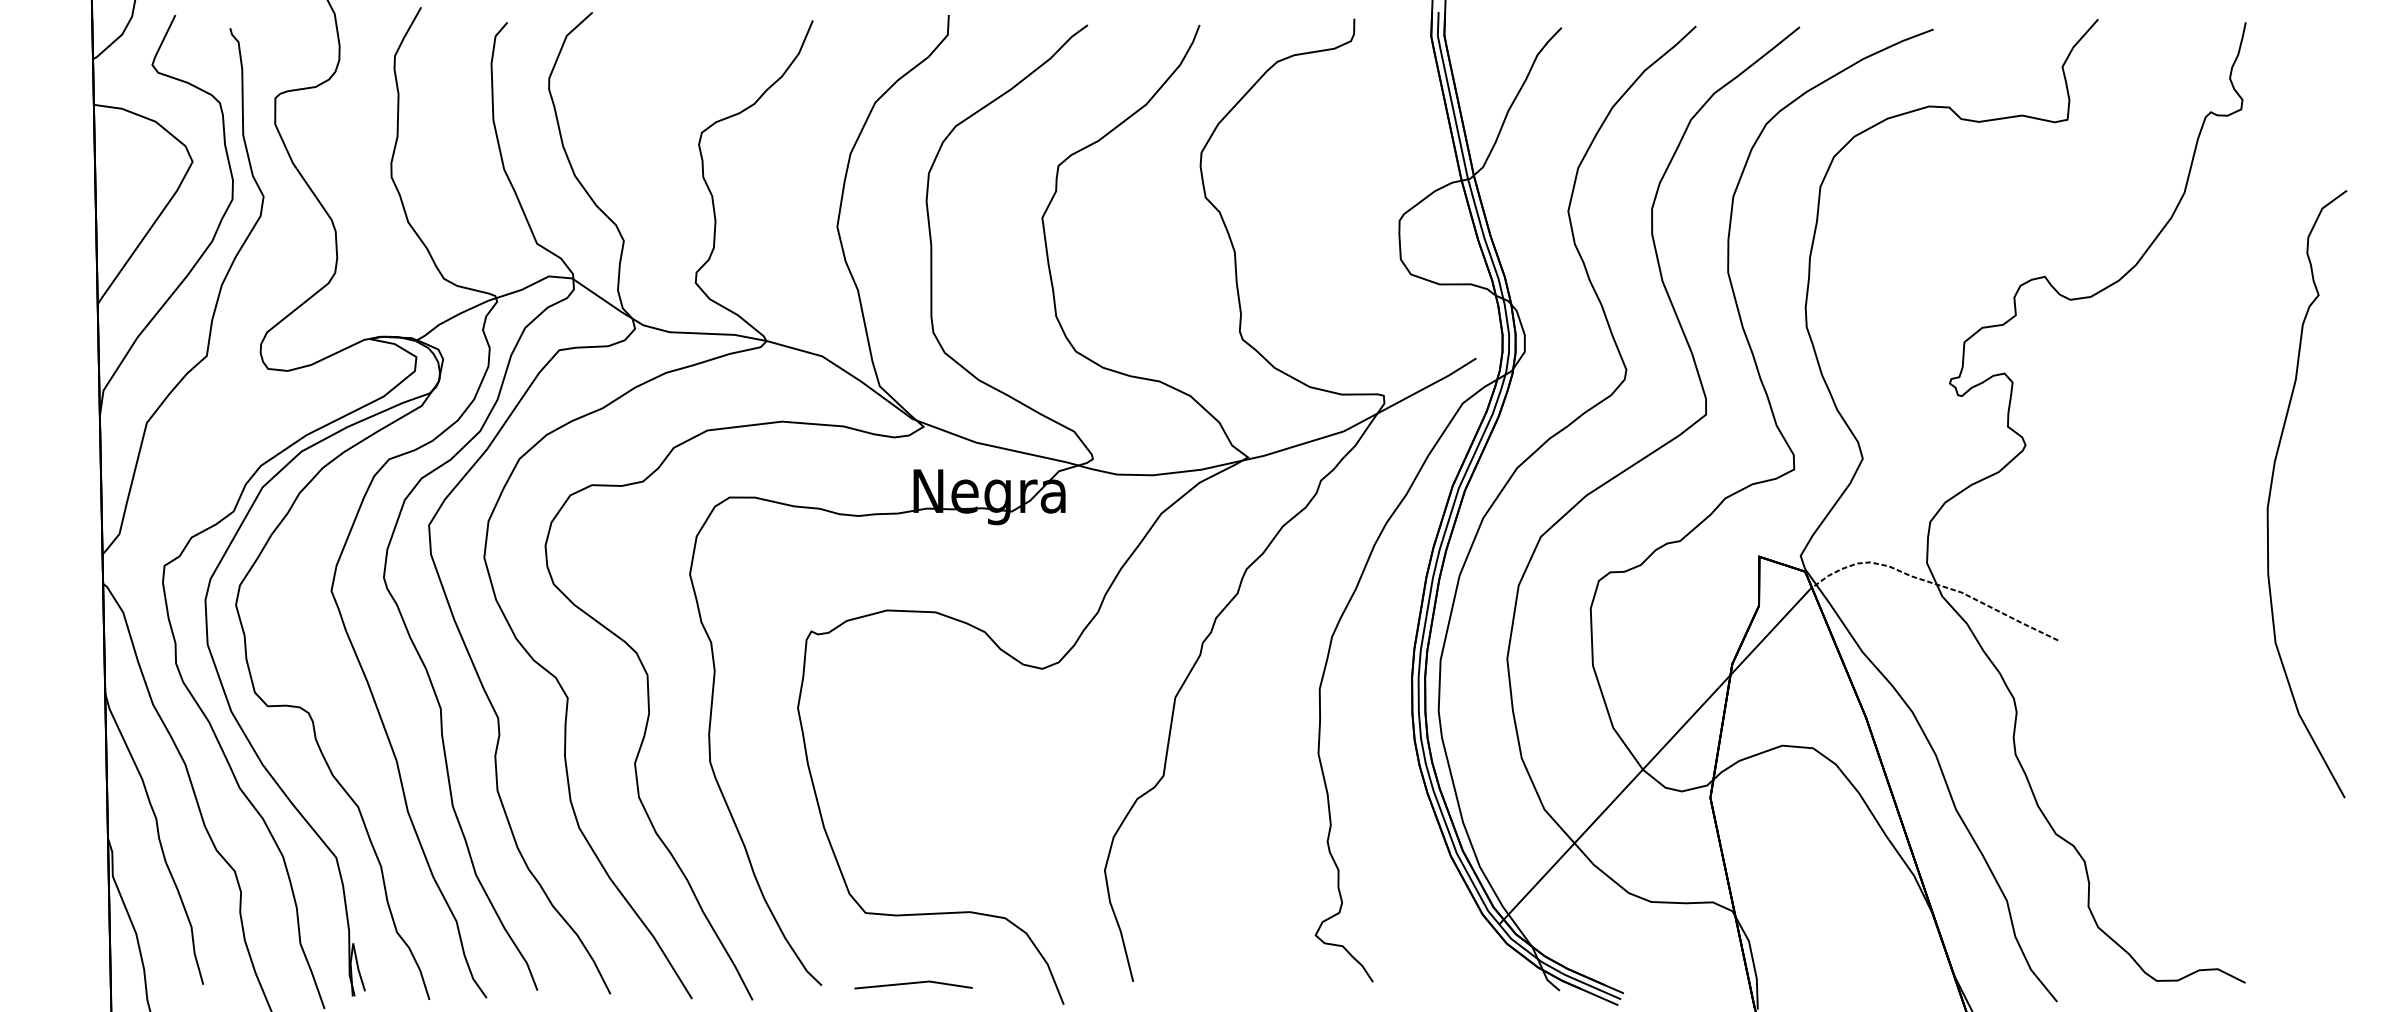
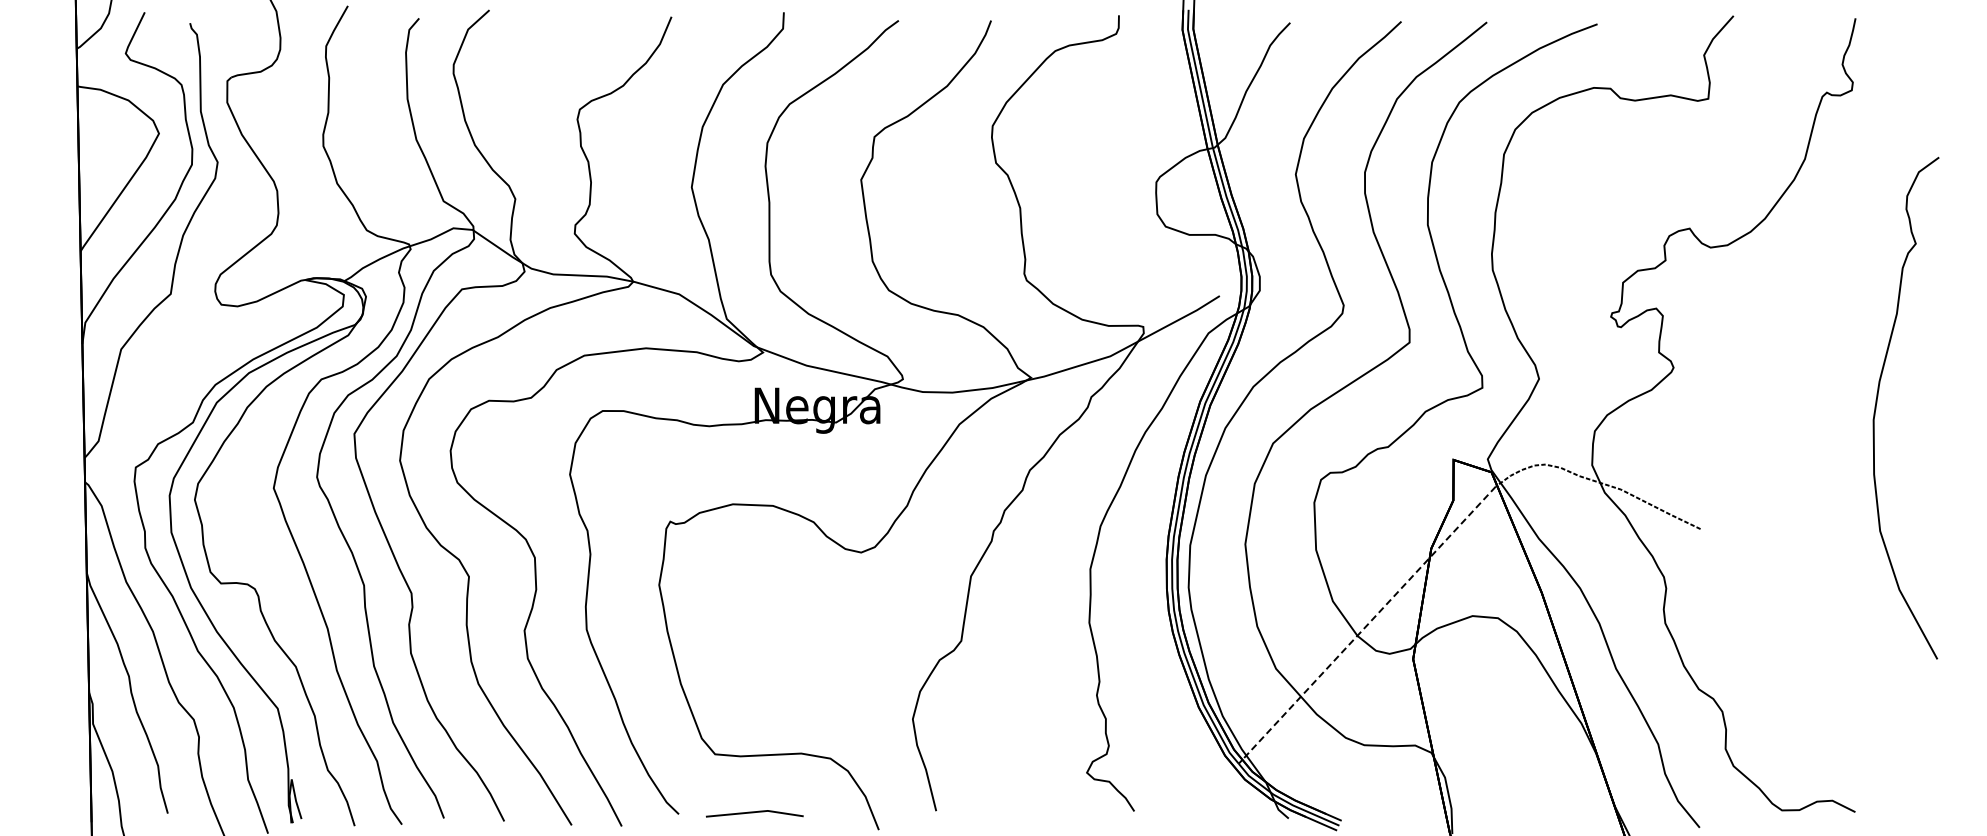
line: (1656, 754) -> (1368, 623), solid -> dashed

